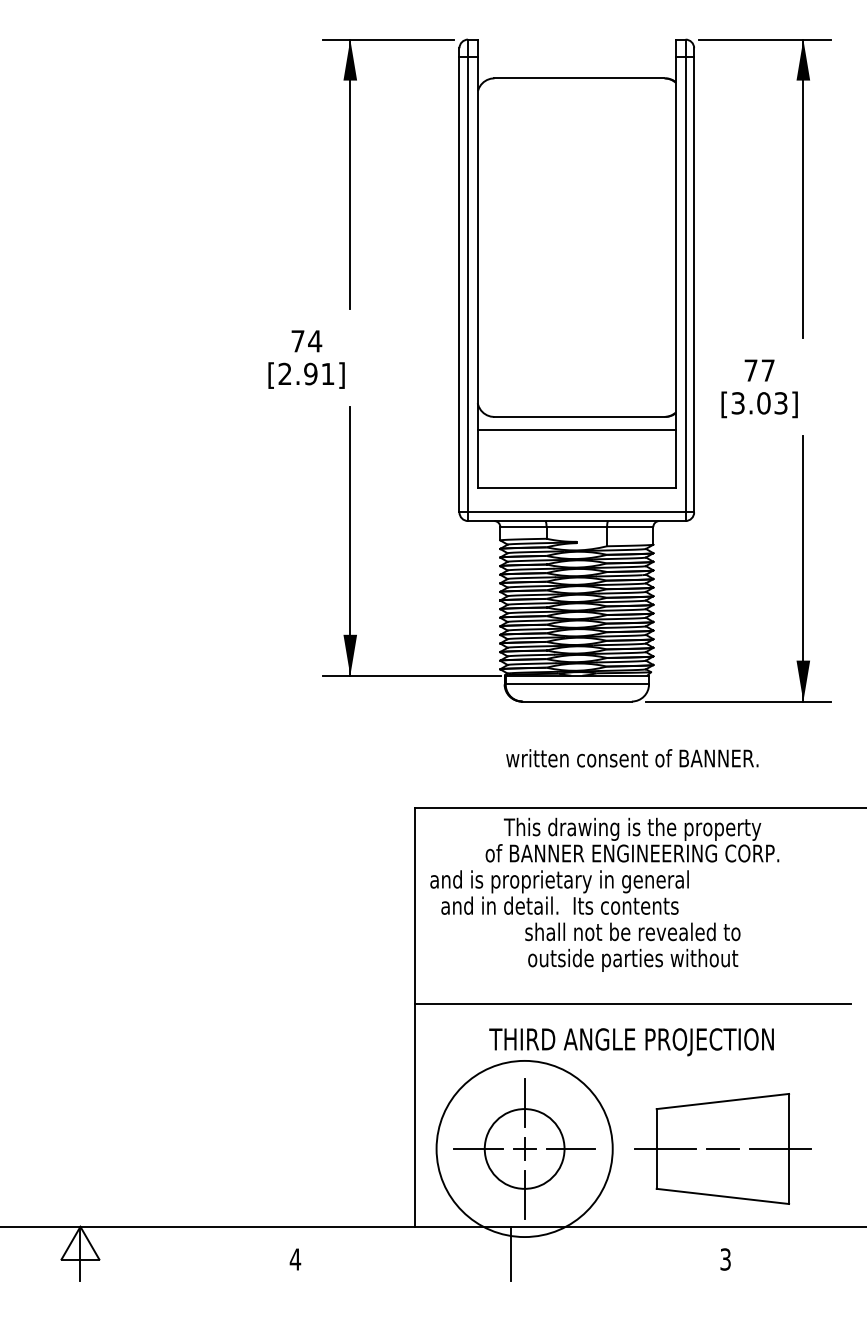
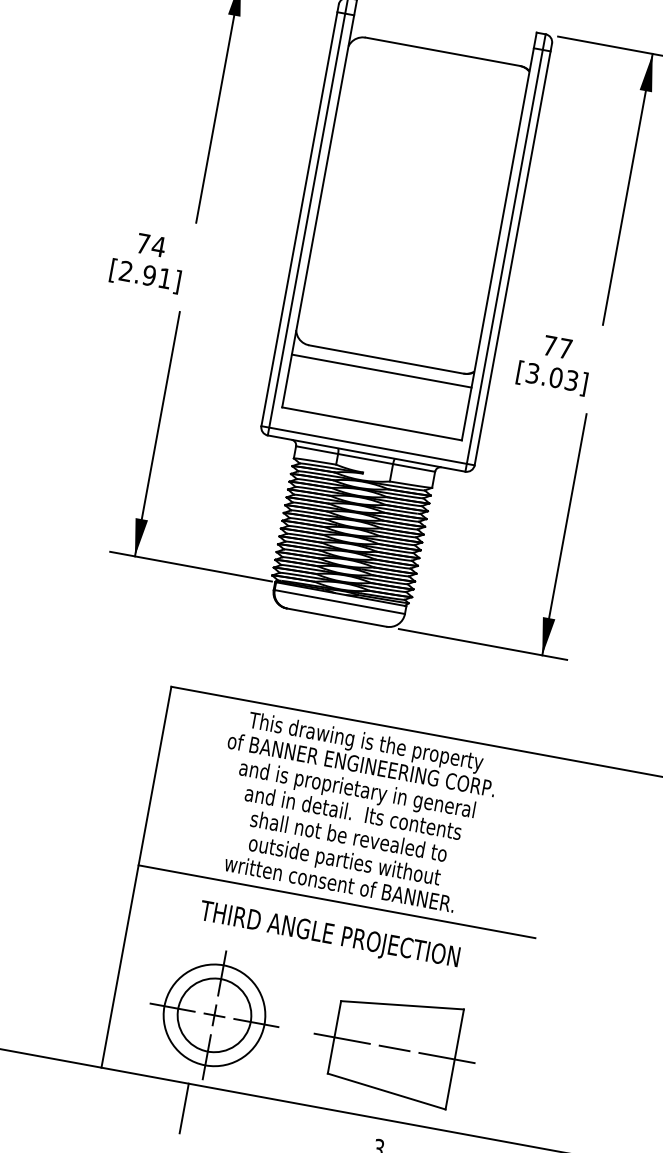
text: (632, 758) -> (339, 883), moved
text: (559, 892) -> (355, 800), moved
circle: (524, 1148) -> (214, 1014), size x0.62

